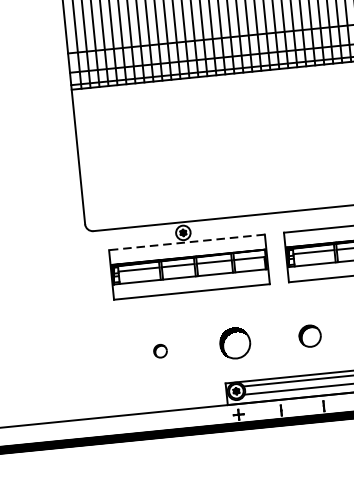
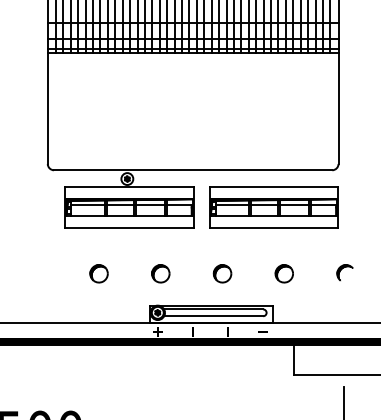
line: (186, 242) -> (129, 187), dashed -> solid
part: (234, 343) -> (160, 273), size x0.71
part: (159, 350) -> (98, 273), size x1.67

